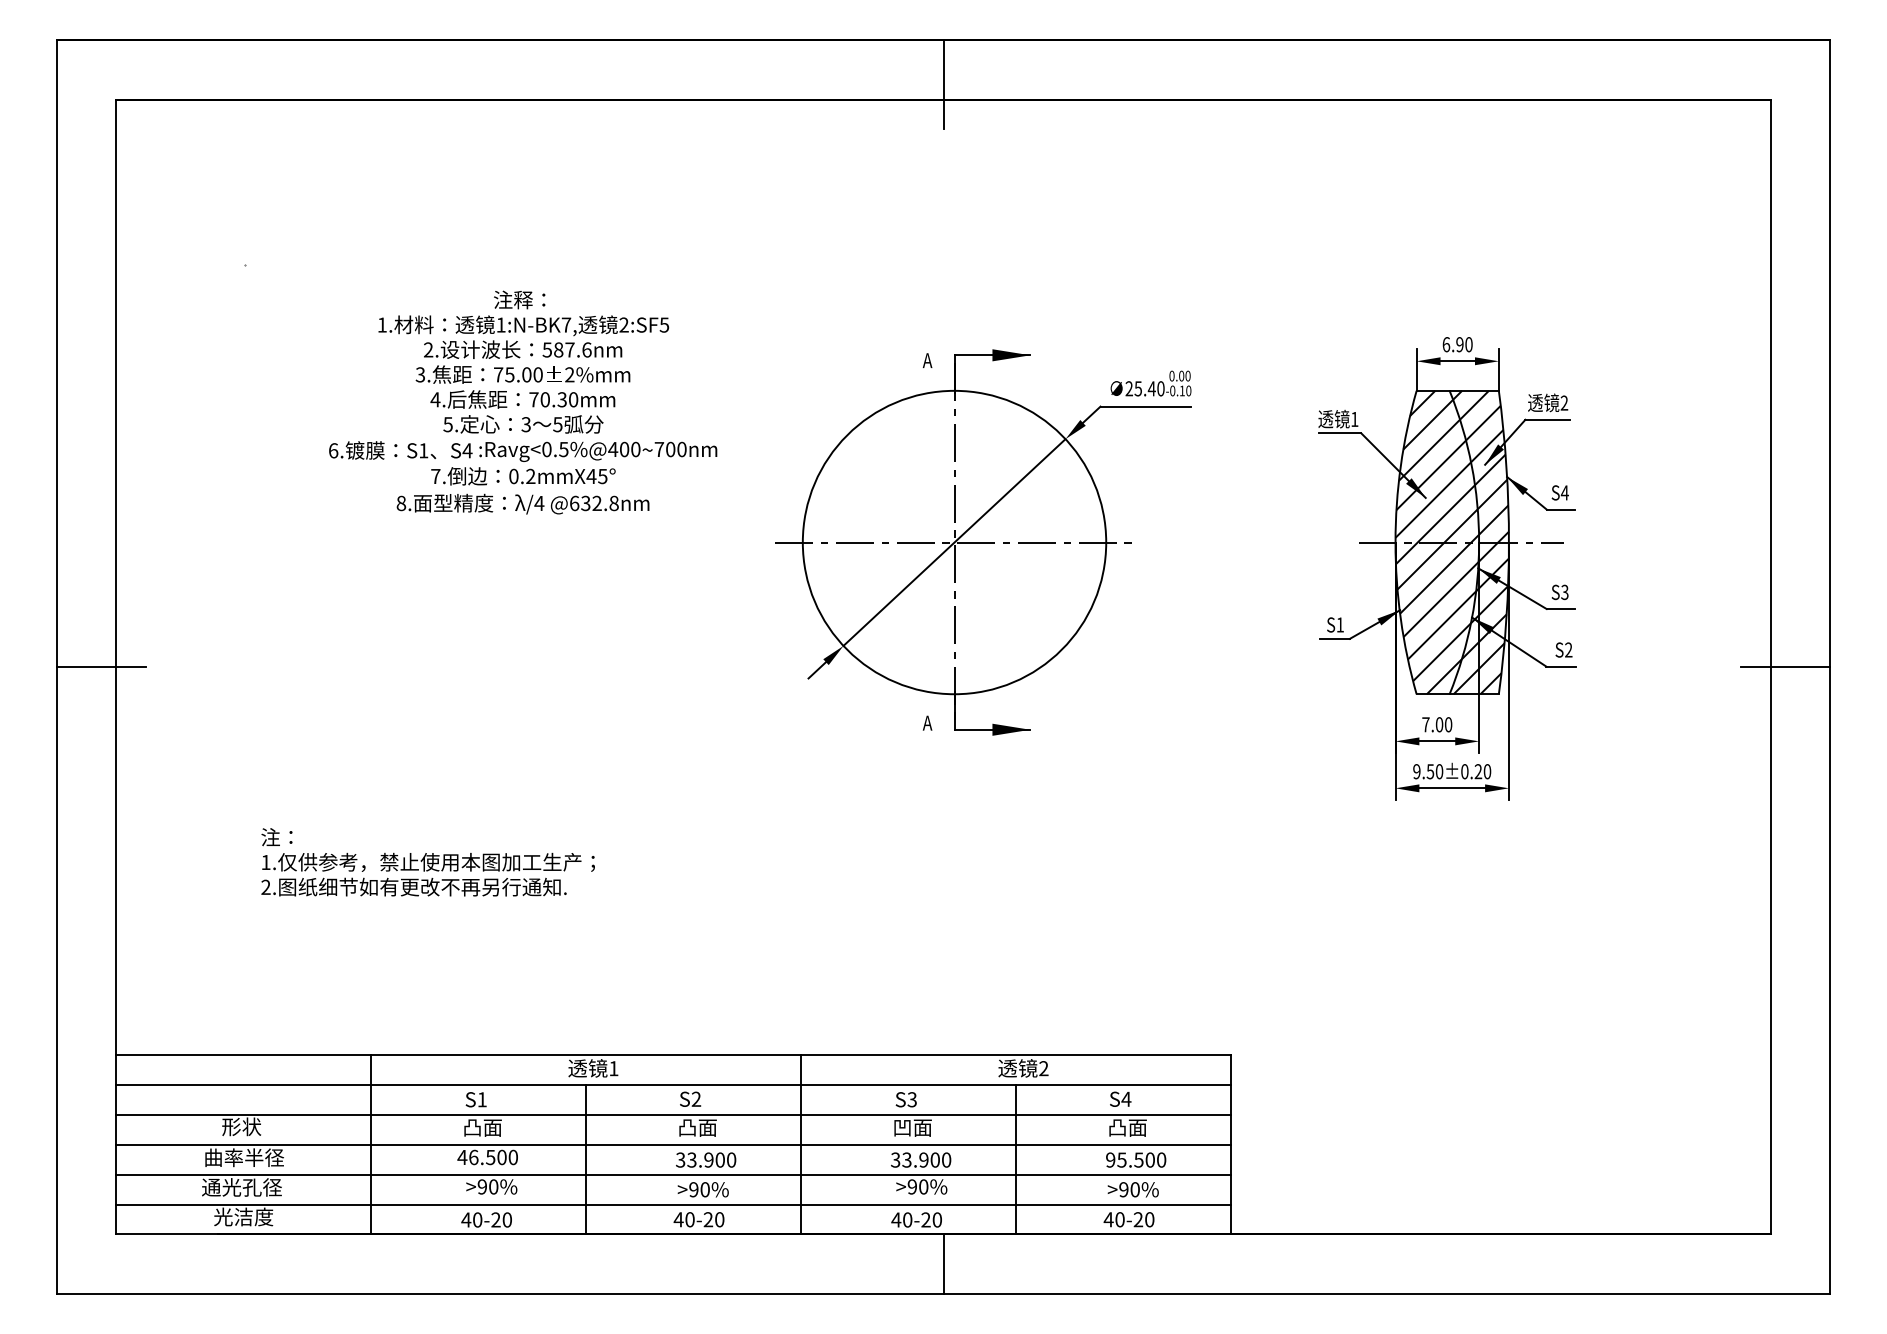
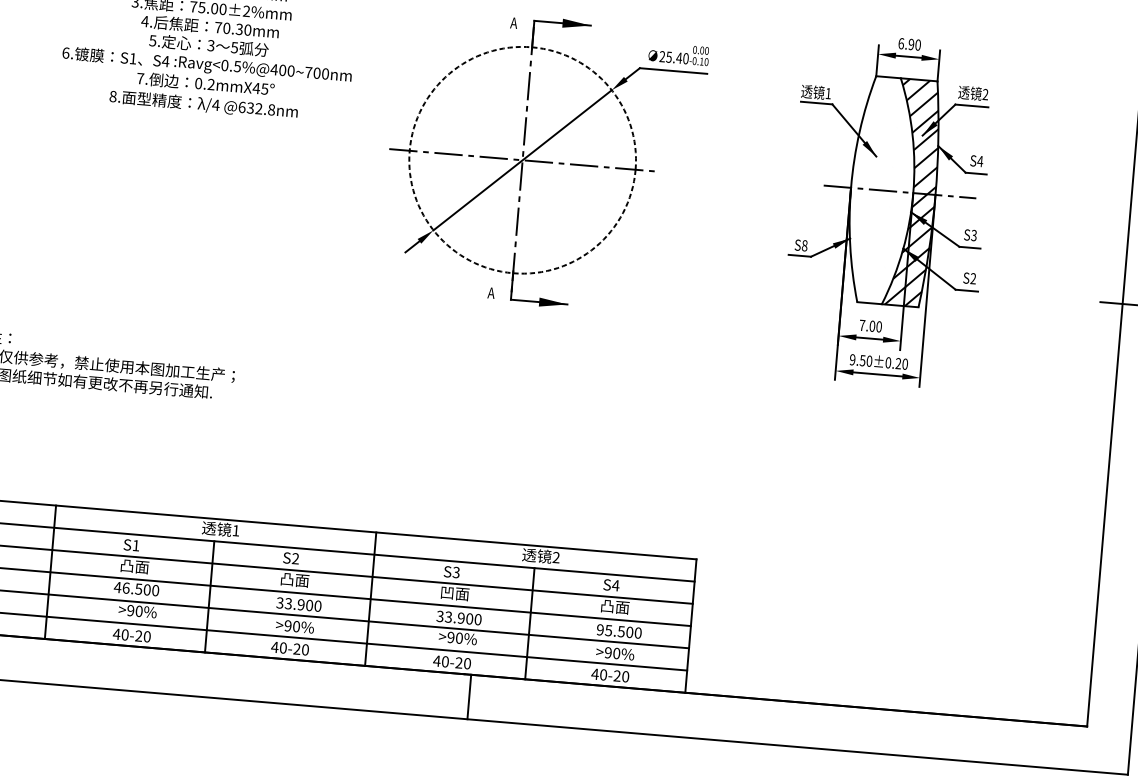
circle: (954, 542) -> (522, 160), solid -> dashed
hatch: (1437, 542) -> (882, 190), removed
text: (1340, 624) -> (804, 245), S1 -> S8

